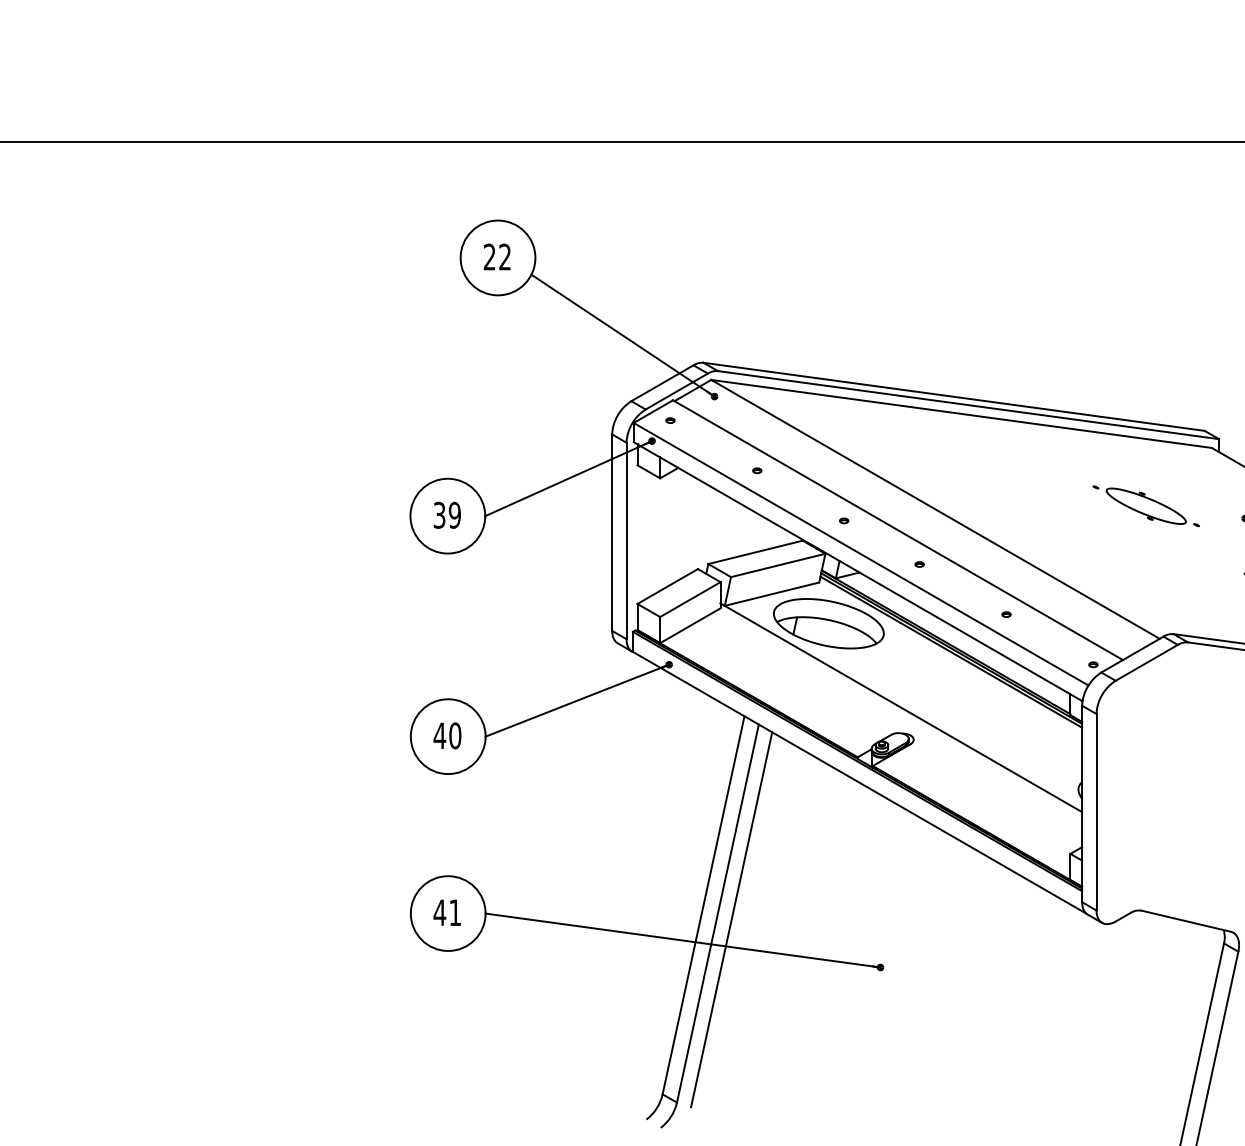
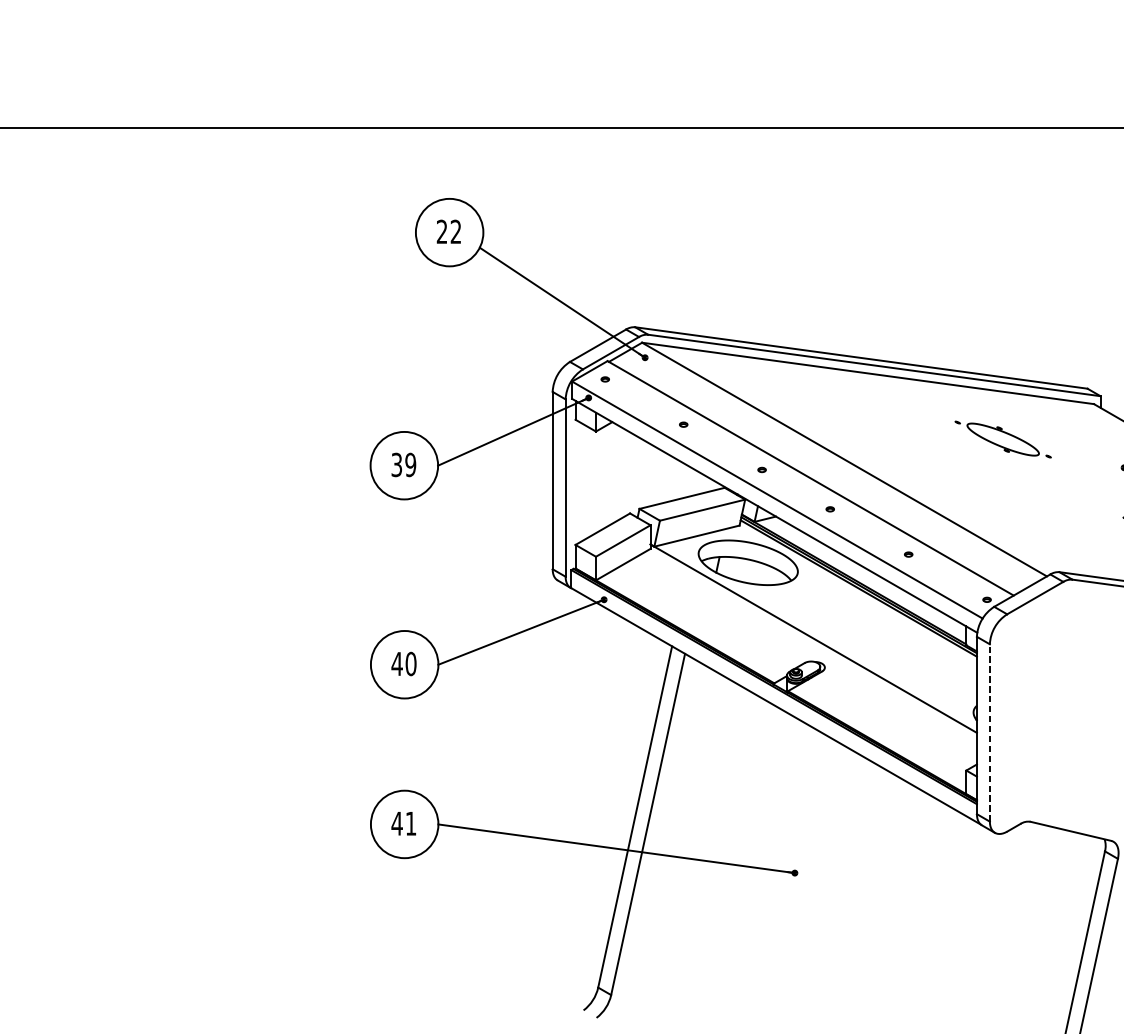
part: (1145, 505) -> (1002, 438), moved
line: (1096, 811) -> (989, 732), solid -> dashed
line: (731, 919) -> (660, 829), removed

